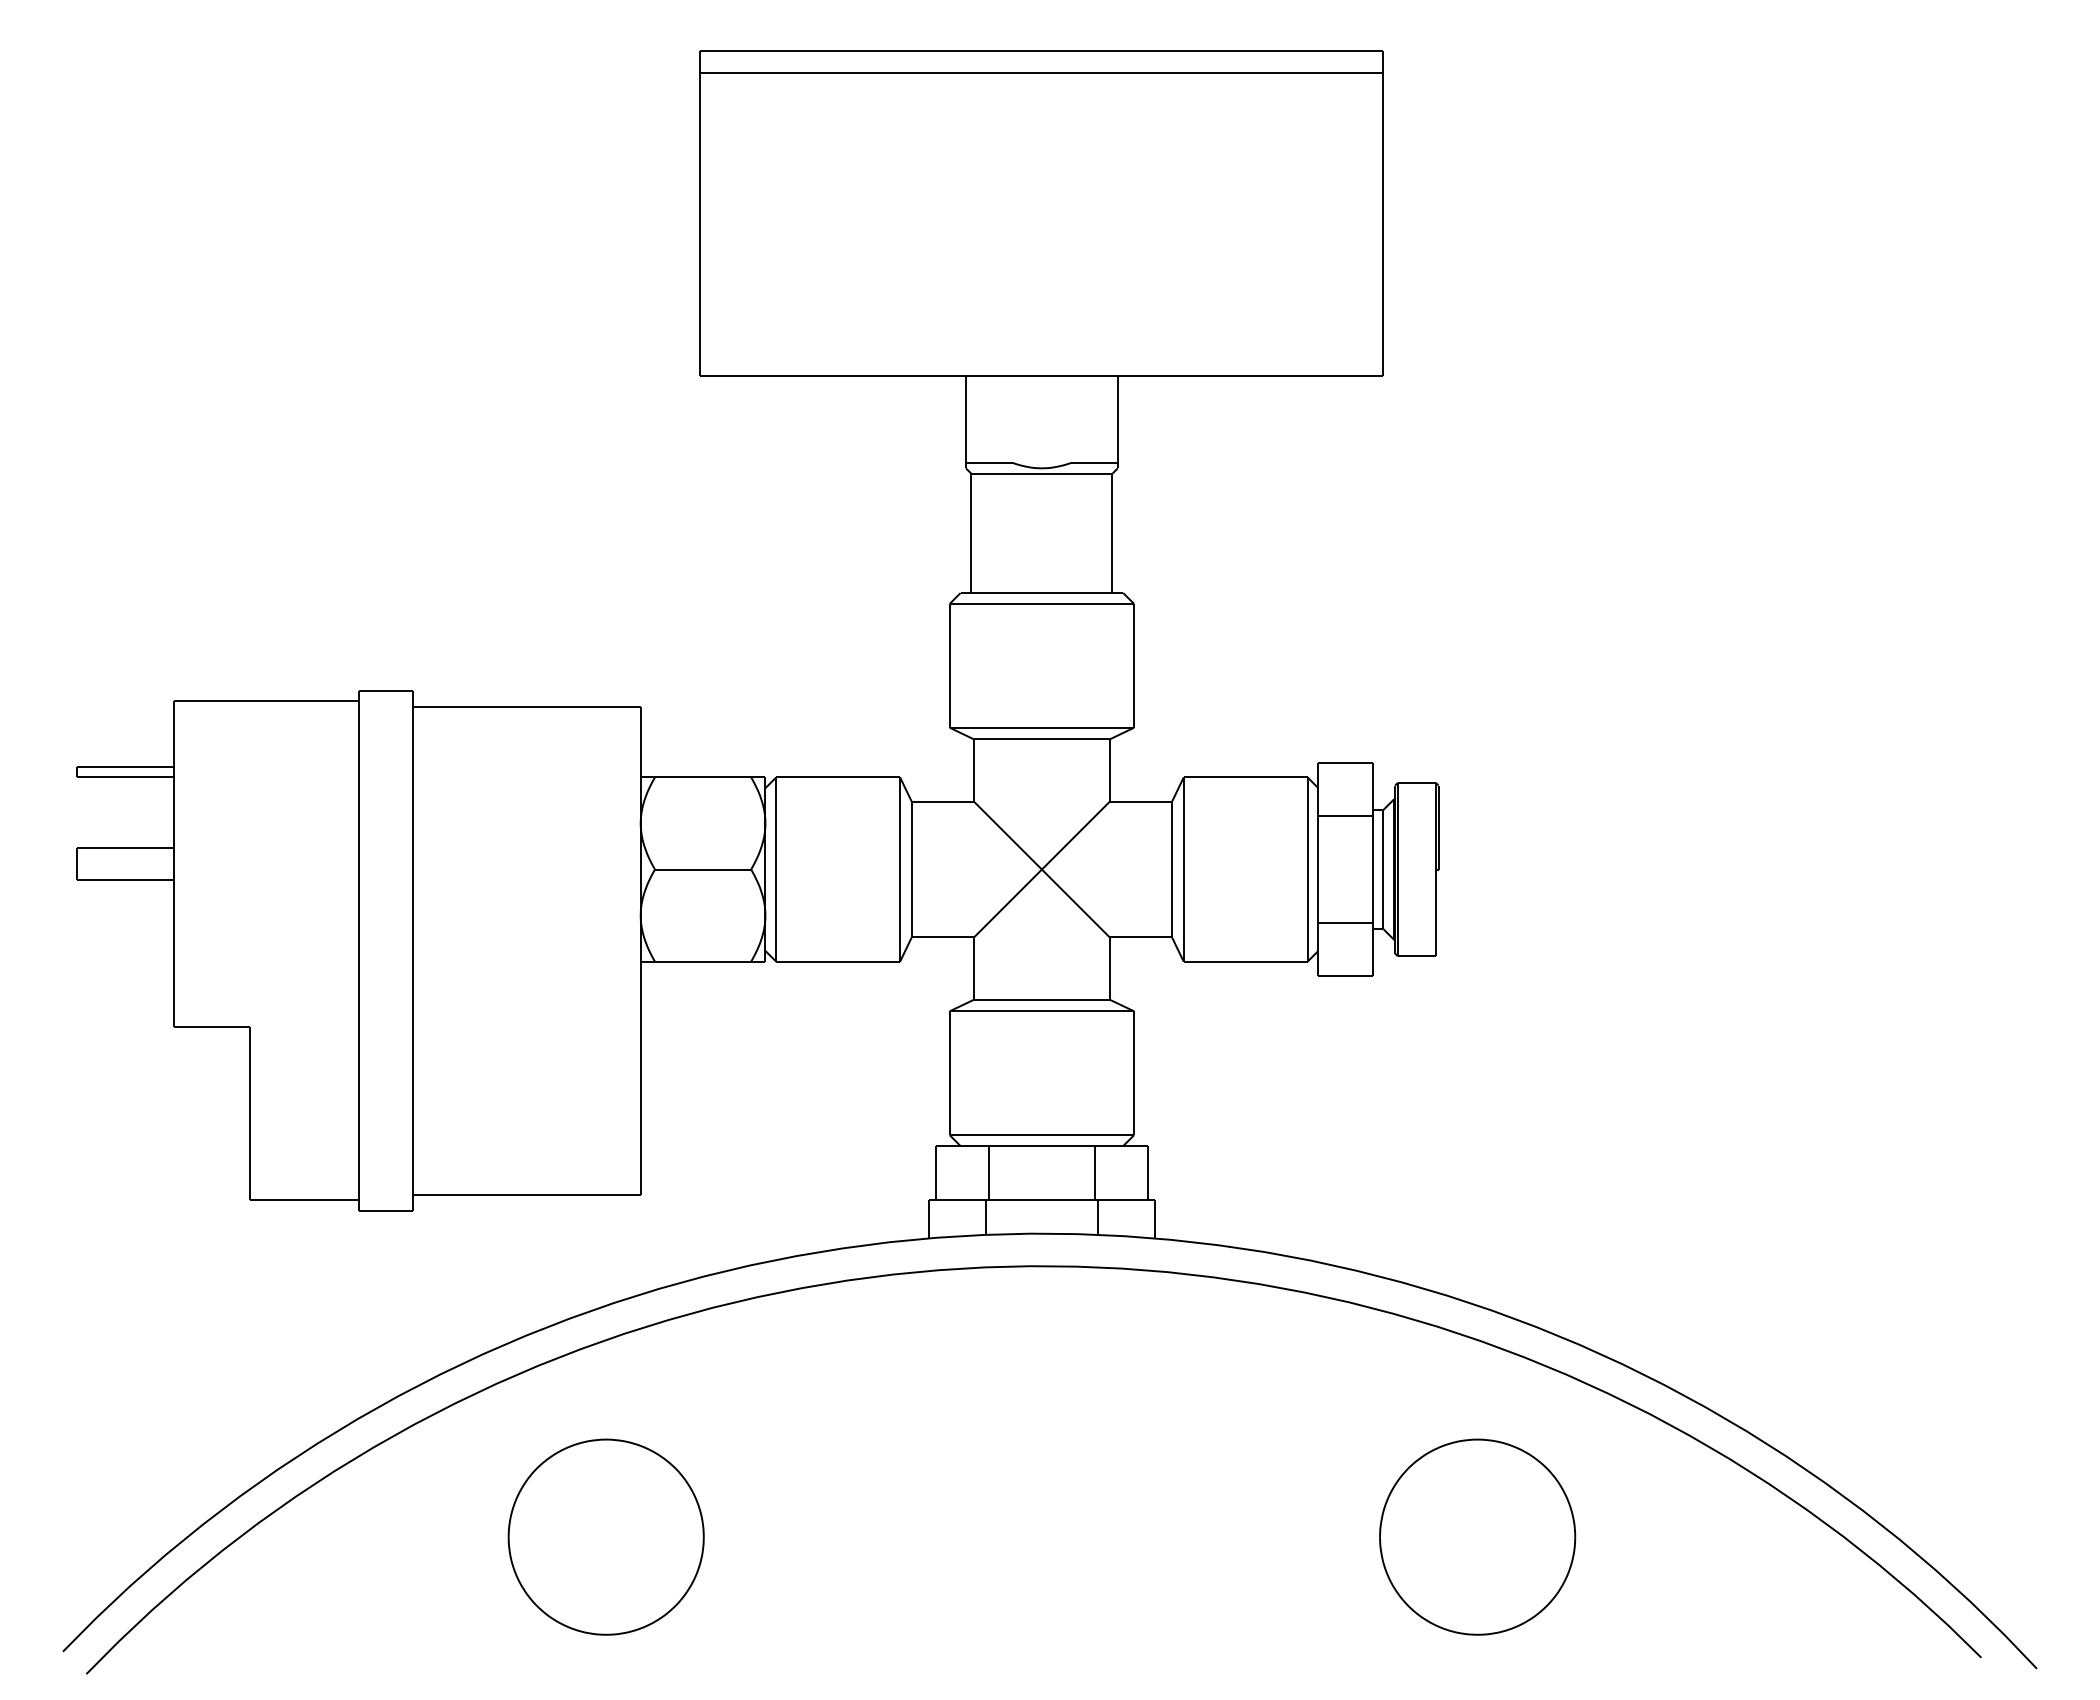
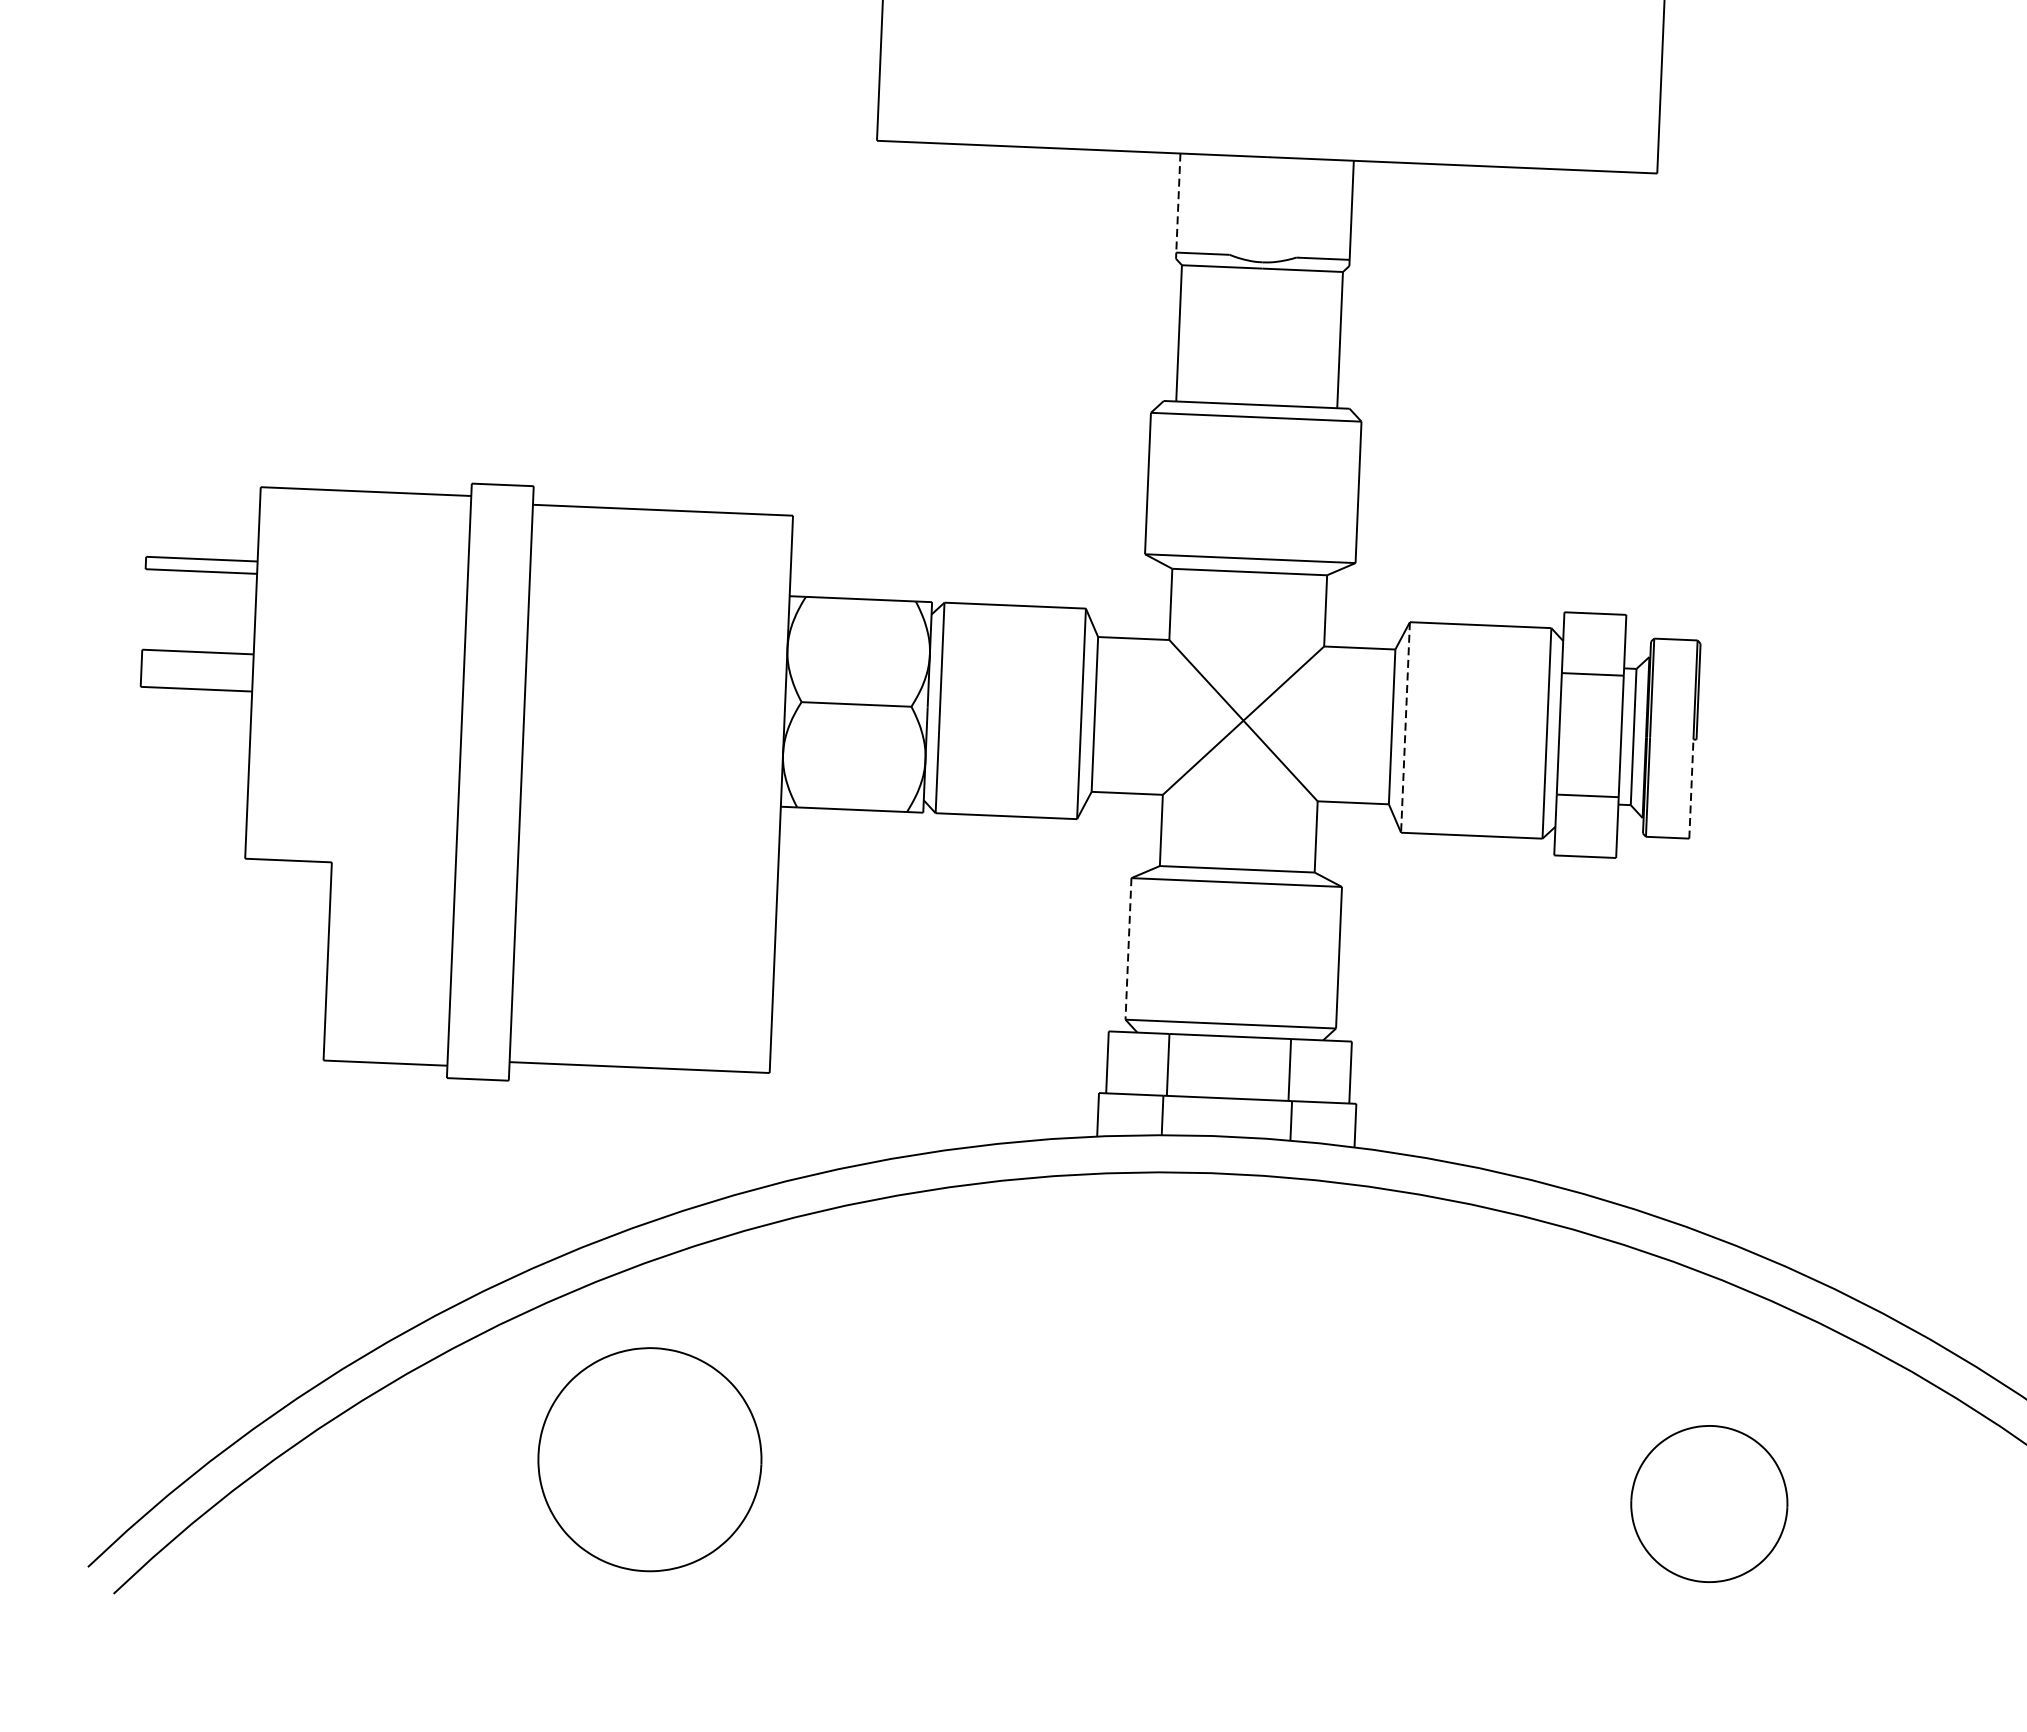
line: (966, 420) -> (1178, 204), solid -> dashed
line: (1183, 870) -> (1405, 728), solid -> dashed
line: (1435, 912) -> (1691, 788), solid -> dashed
line: (949, 1073) -> (1128, 949), solid -> dashed
part: (605, 1536) -> (649, 1458), moved
part: (1477, 1536) -> (1709, 1503), size x0.7

